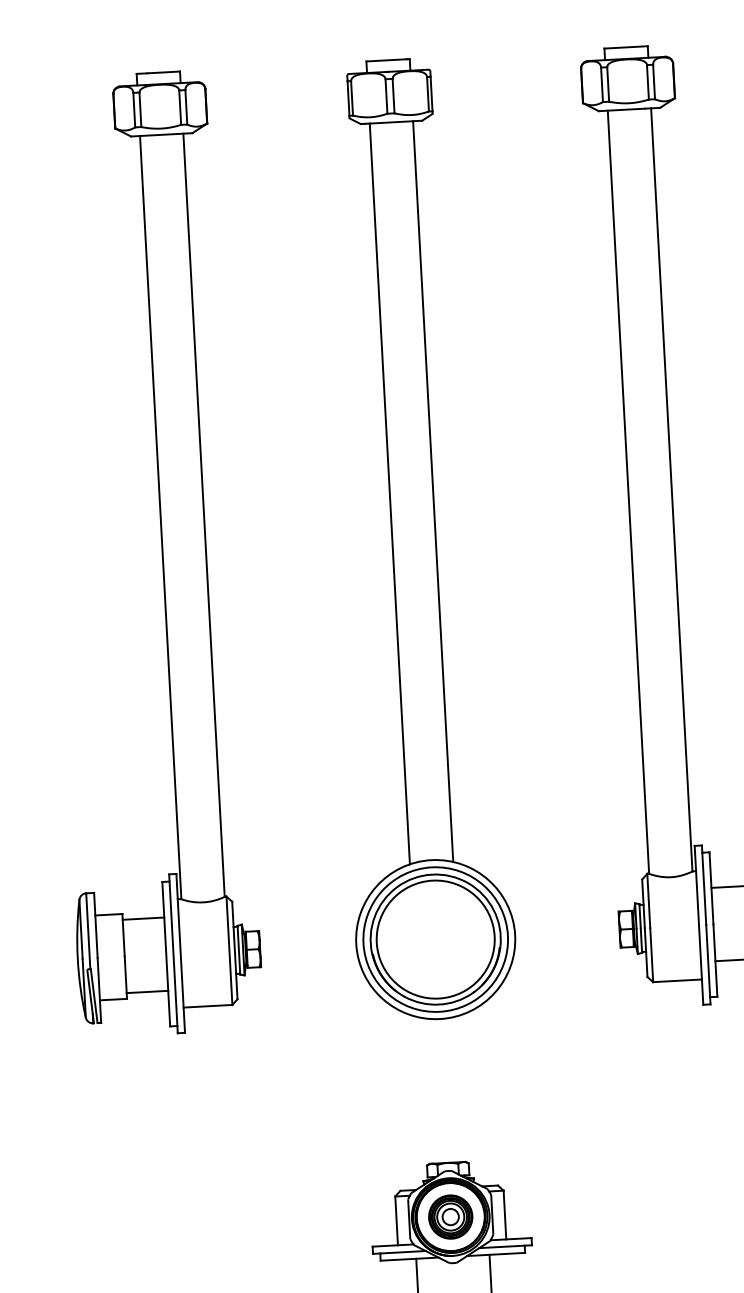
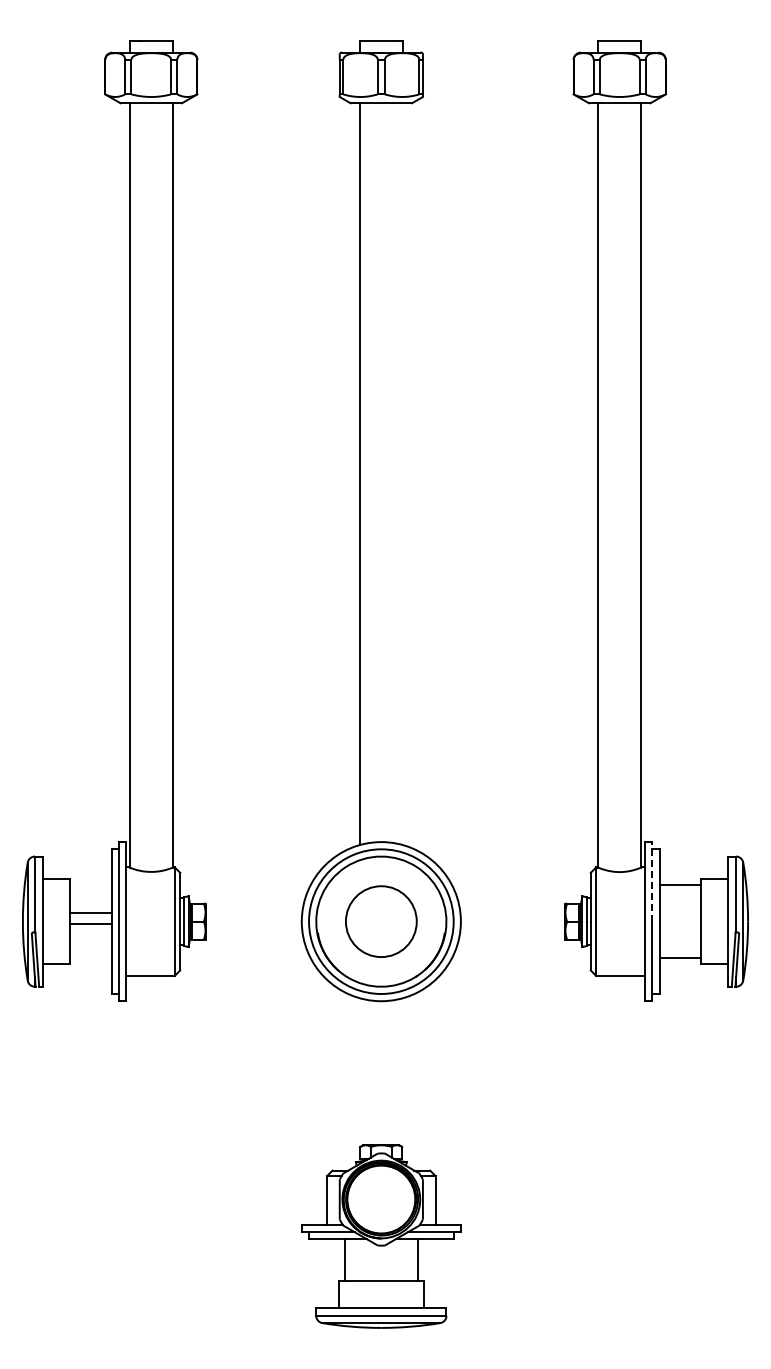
line: (433, 491) -> (403, 474), removed
line: (704, 884) -> (652, 881), solid -> dashed
line: (143, 918) -> (90, 912), moved
circle: (435, 939) -> (381, 921), size x0.6
line: (147, 992) -> (90, 924), moved
part: (449, 1217) -> (380, 1199), removed

